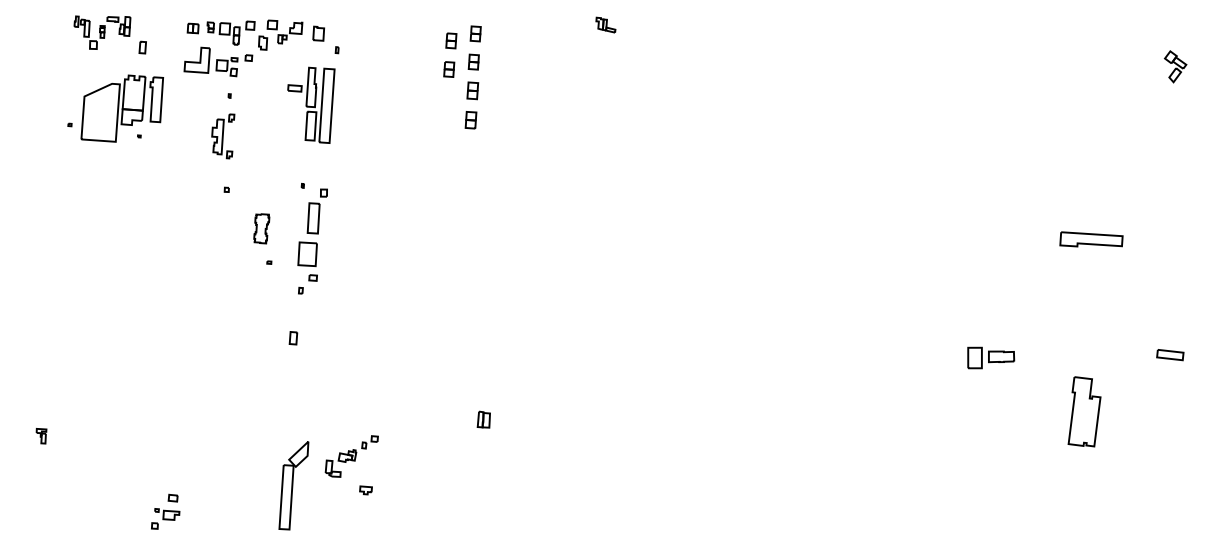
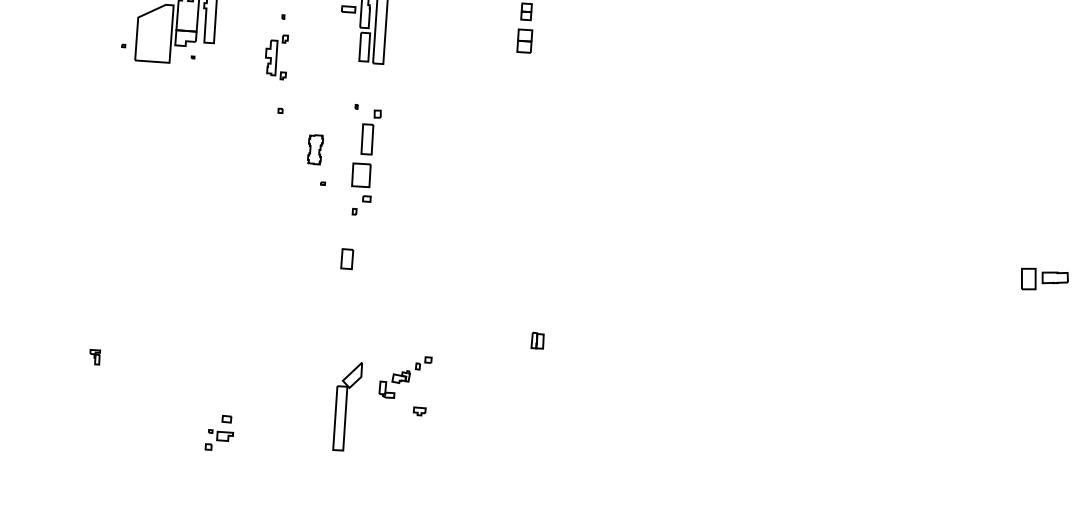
part: (470, 120) -> (524, 41), size x1.4
part: (293, 338) -> (347, 259), size x1.6

